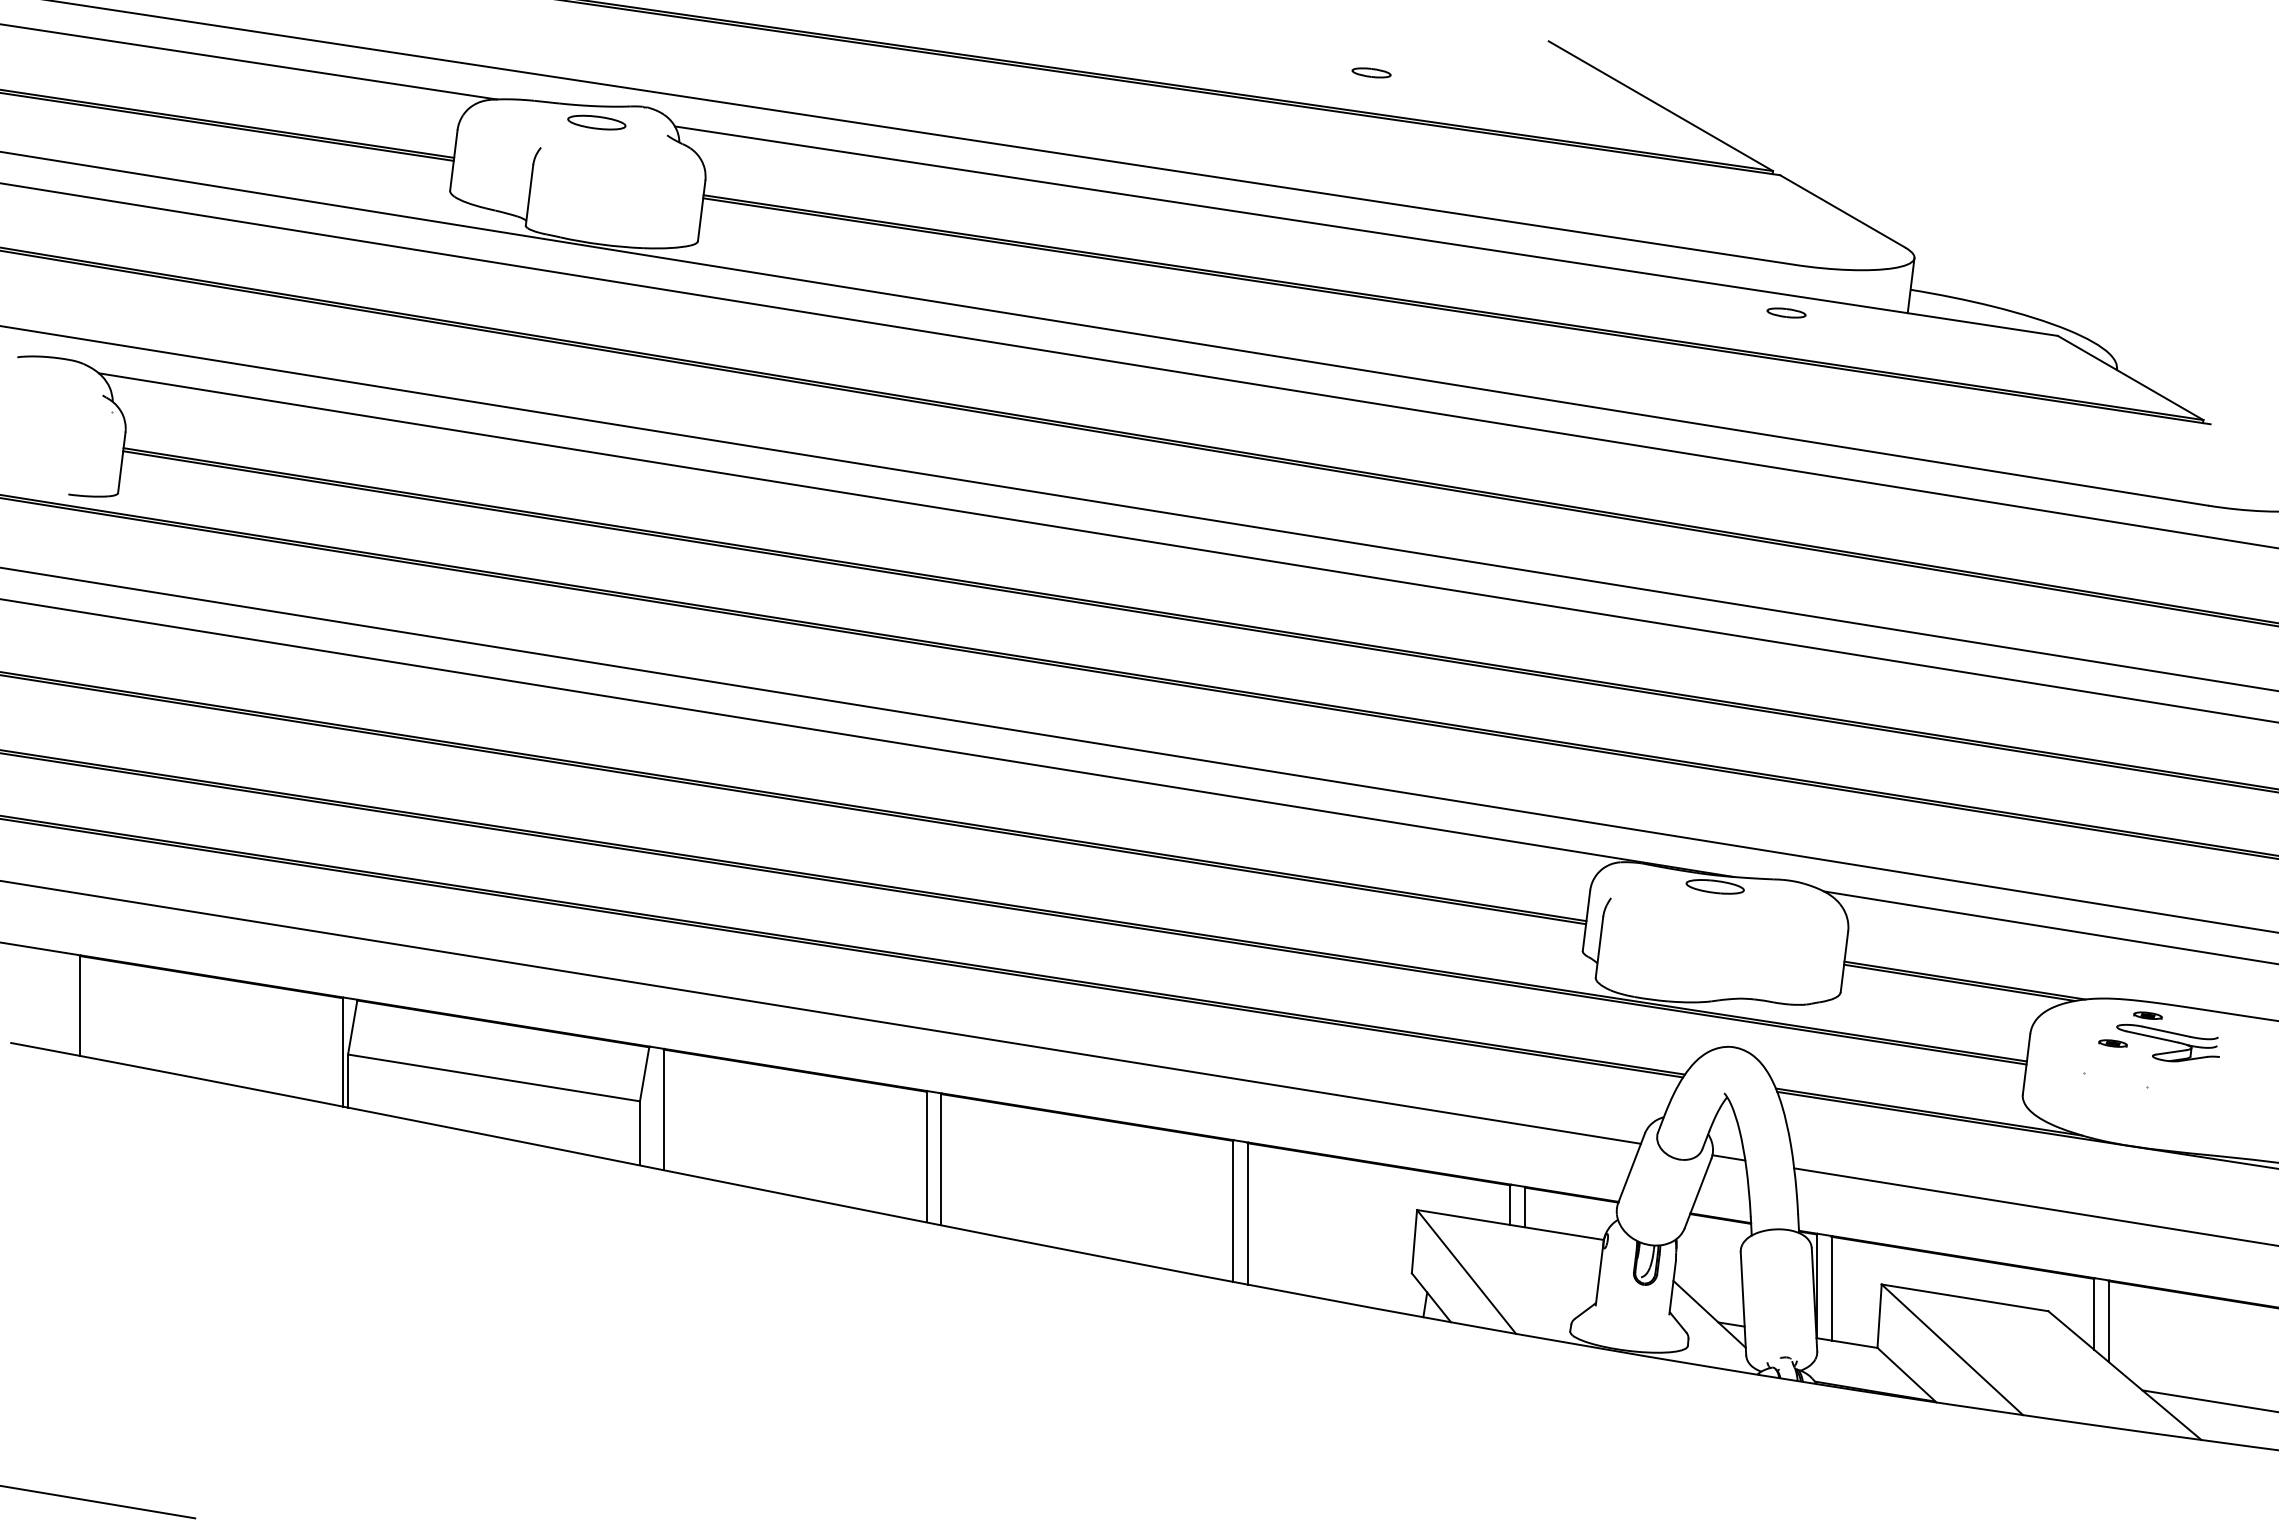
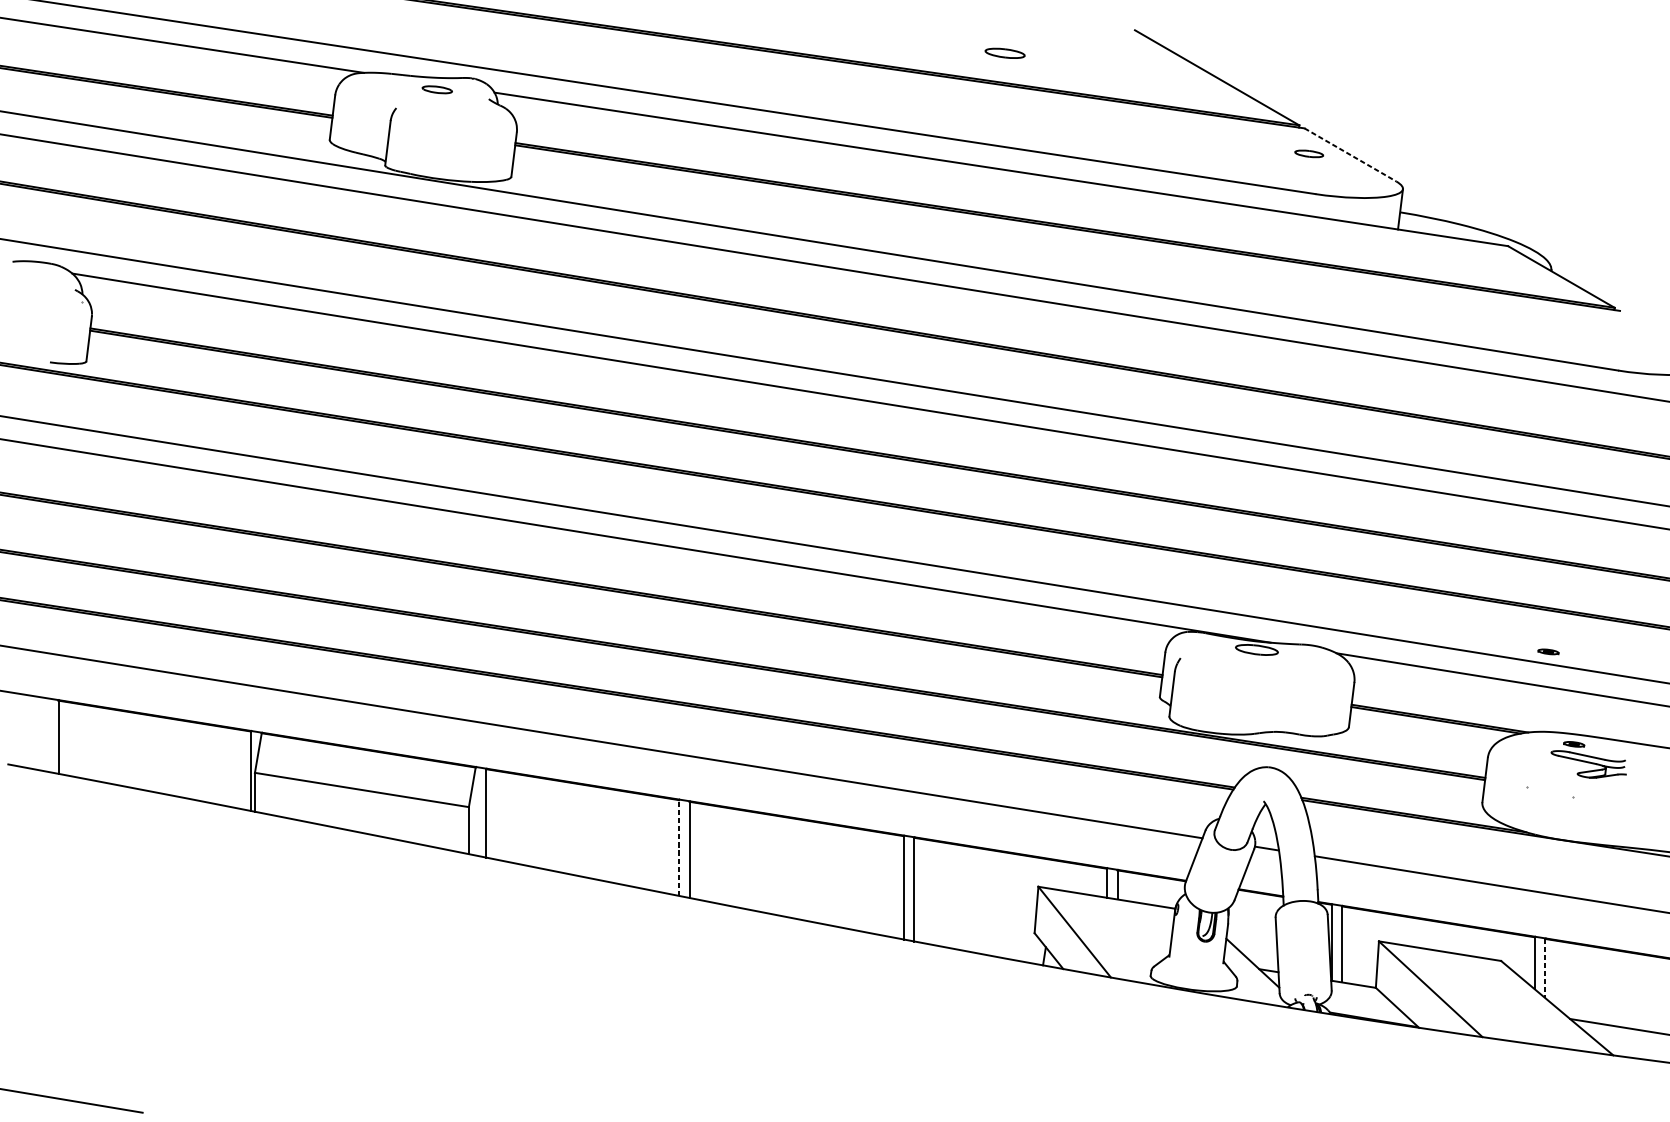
part: (1371, 72) -> (1005, 53), size x1.4
part: (596, 122) -> (437, 89), size x0.7
line: (1843, 211) -> (1350, 154), solid -> dashed
part: (1786, 312) -> (1309, 153), moved
part: (2112, 1043) -> (1548, 651), moved
line: (926, 1156) -> (678, 847), solid -> dashed
line: (2108, 1322) -> (1545, 969), solid -> dashed

